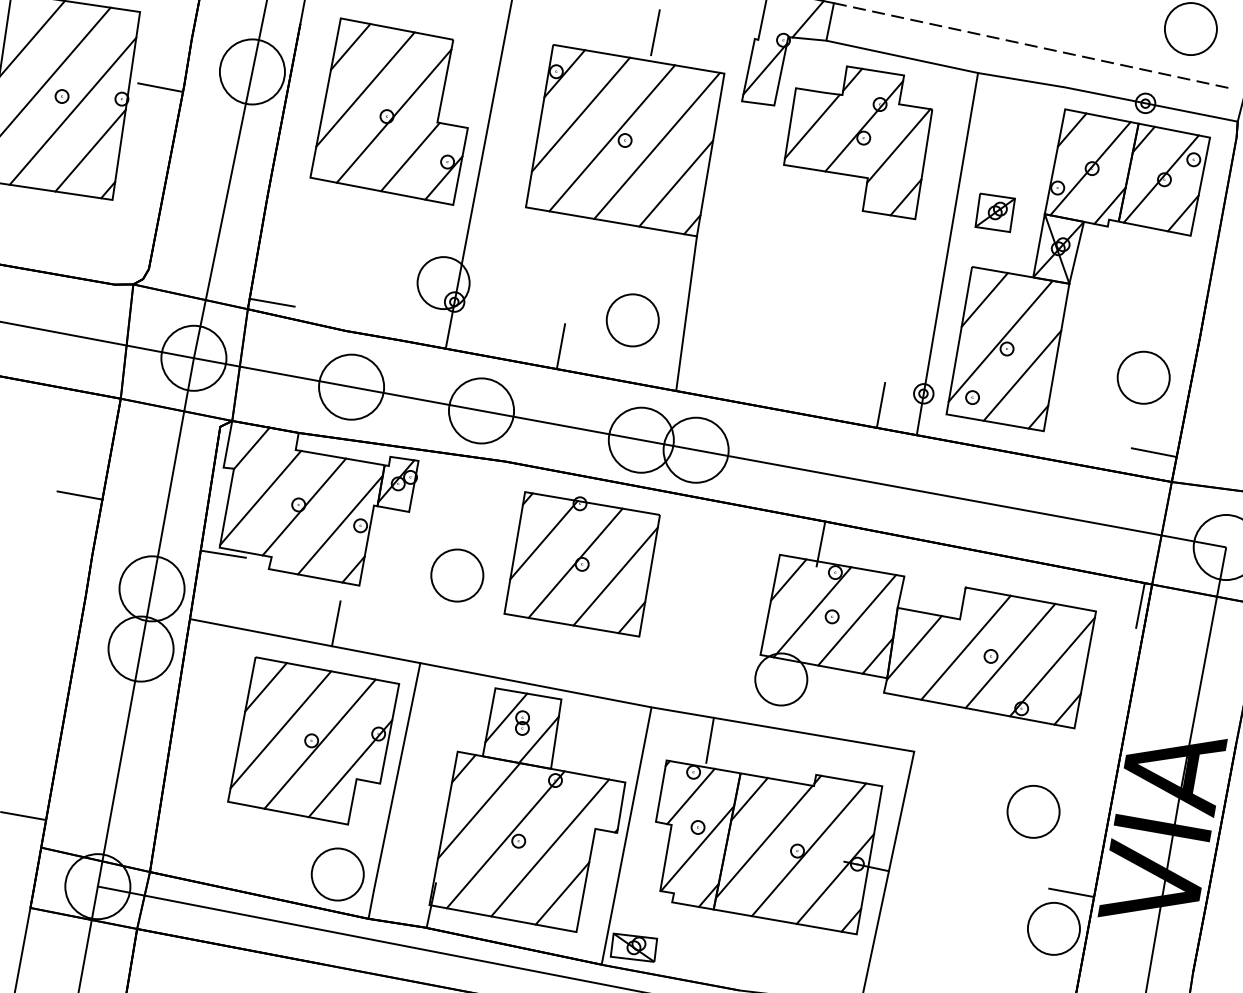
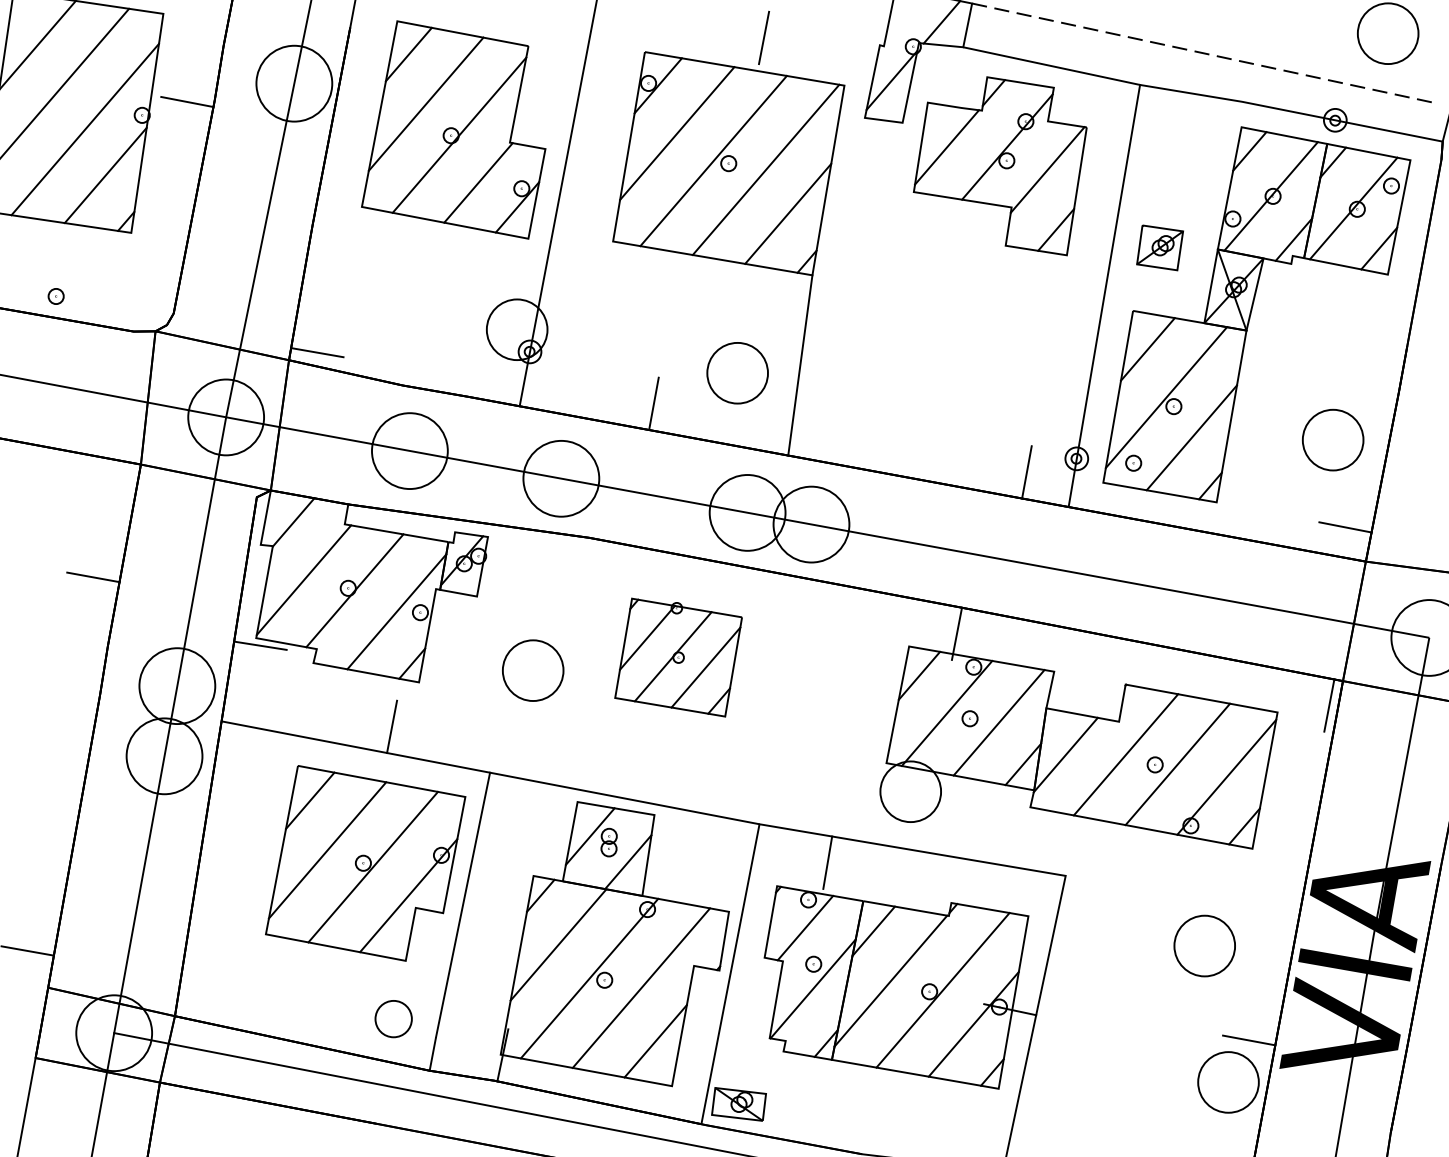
part: (61, 96) -> (55, 296), moved
part: (581, 564) -> (677, 657), size x0.7
part: (337, 874) -> (393, 1019), size x0.6

